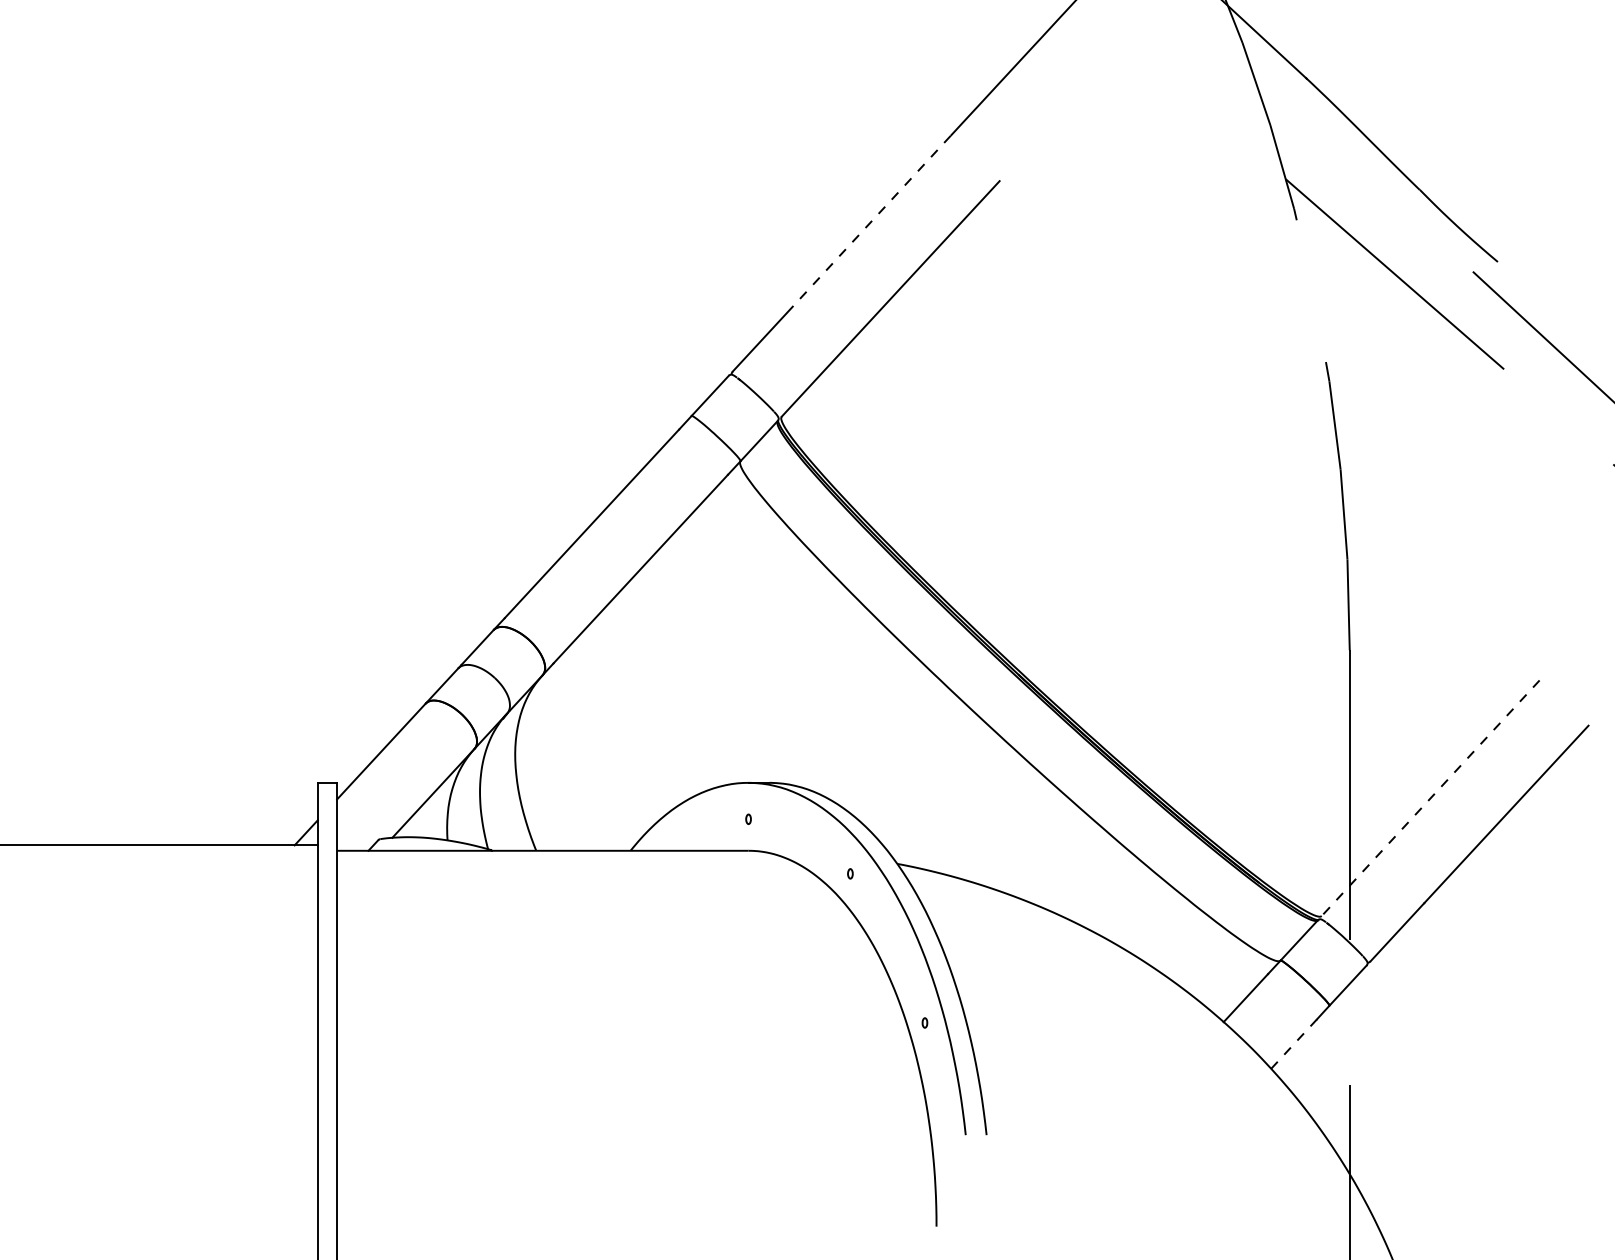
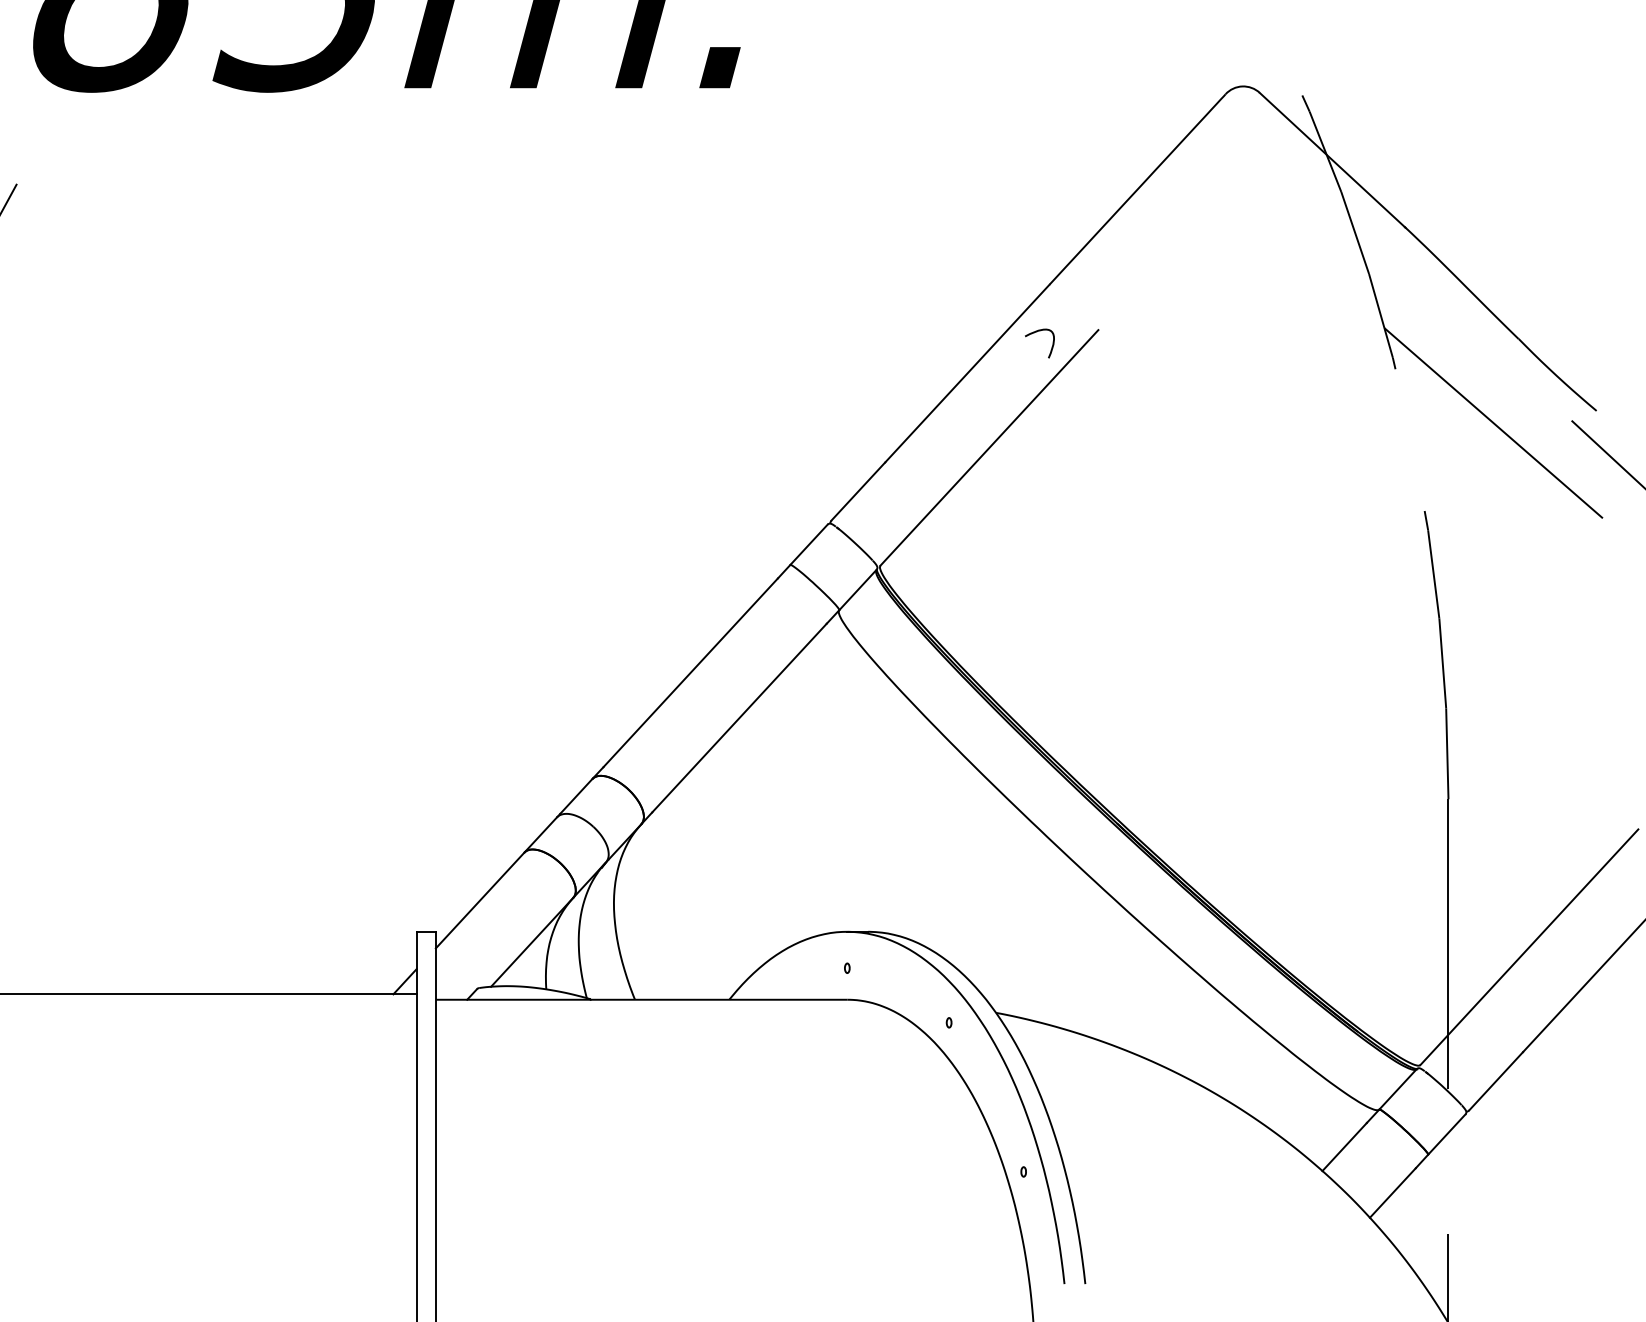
curve: (935, 184) -> (1034, 333), added
line: (868, 224) -> (967, 373), dashed -> solid
line: (1430, 798) -> (1529, 947), dashed -> solid
line: (1293, 1044) -> (1392, 1193), dashed -> solid

